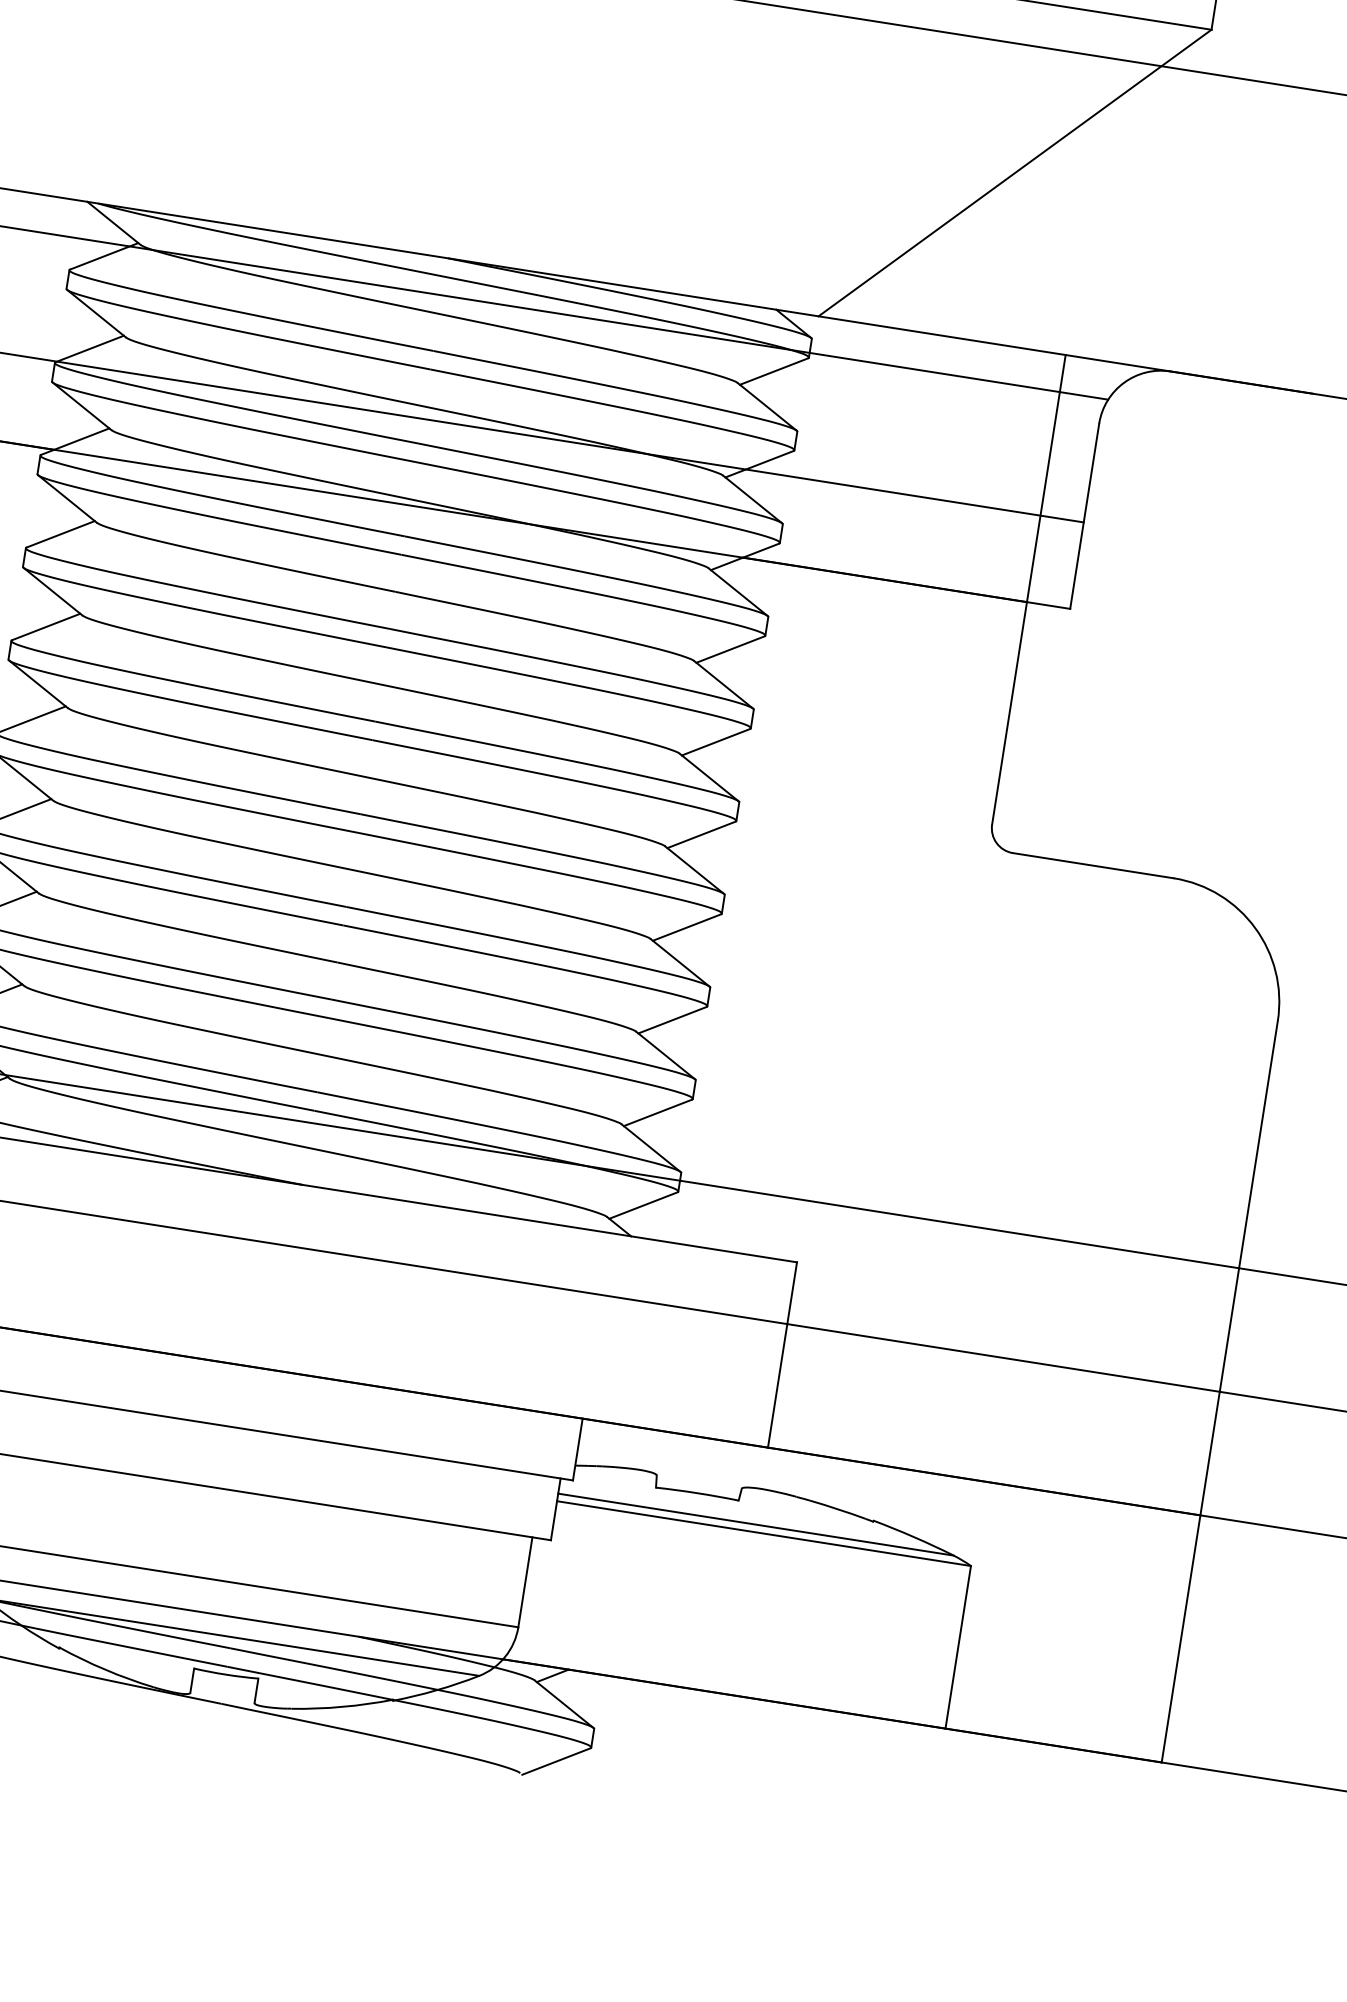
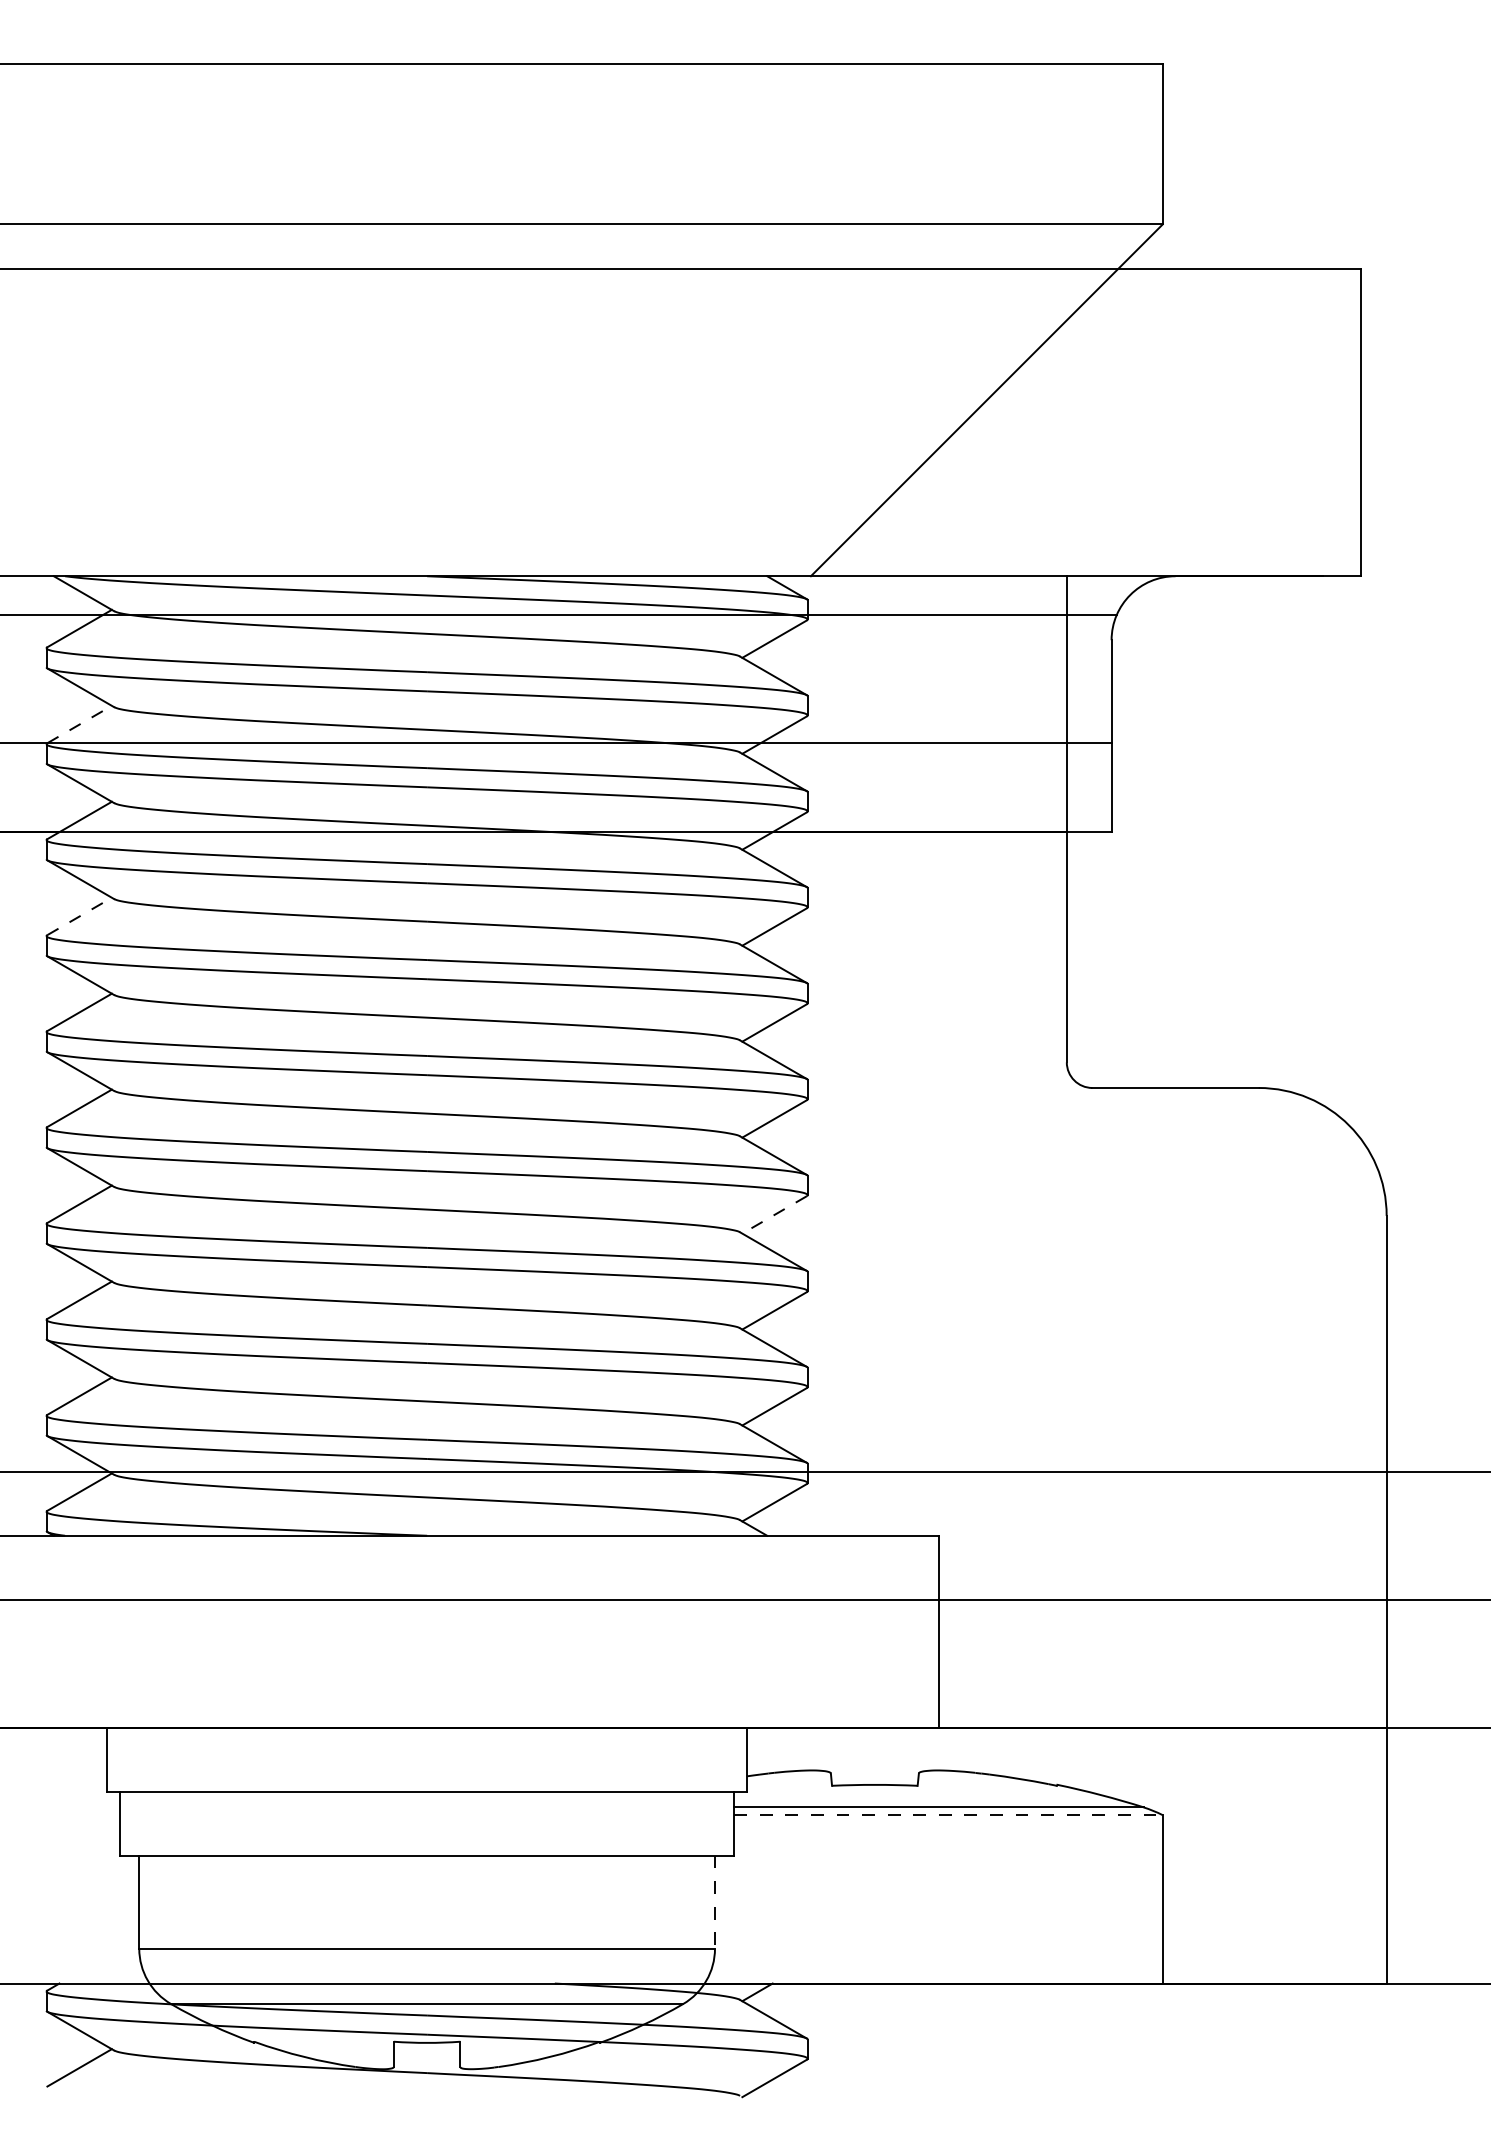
line: (90, 349) -> (80, 724), solid -> dashed
line: (61, 534) -> (80, 916), solid -> dashed
line: (686, 928) -> (774, 1215), solid -> dashed
line: (763, 1533) -> (948, 1815), solid -> dashed
line: (524, 1582) -> (714, 1902), solid -> dashed

